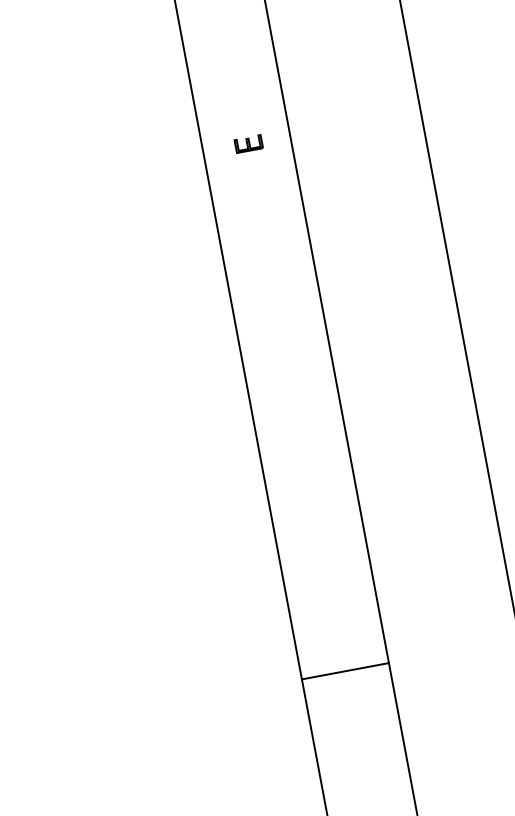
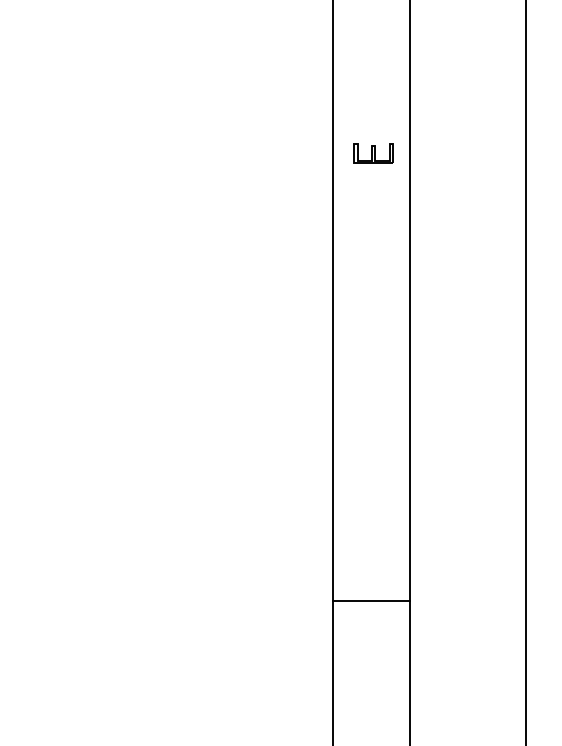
part: (248, 144) -> (373, 153), size x1.67
line: (345, 671) -> (371, 601), moved

